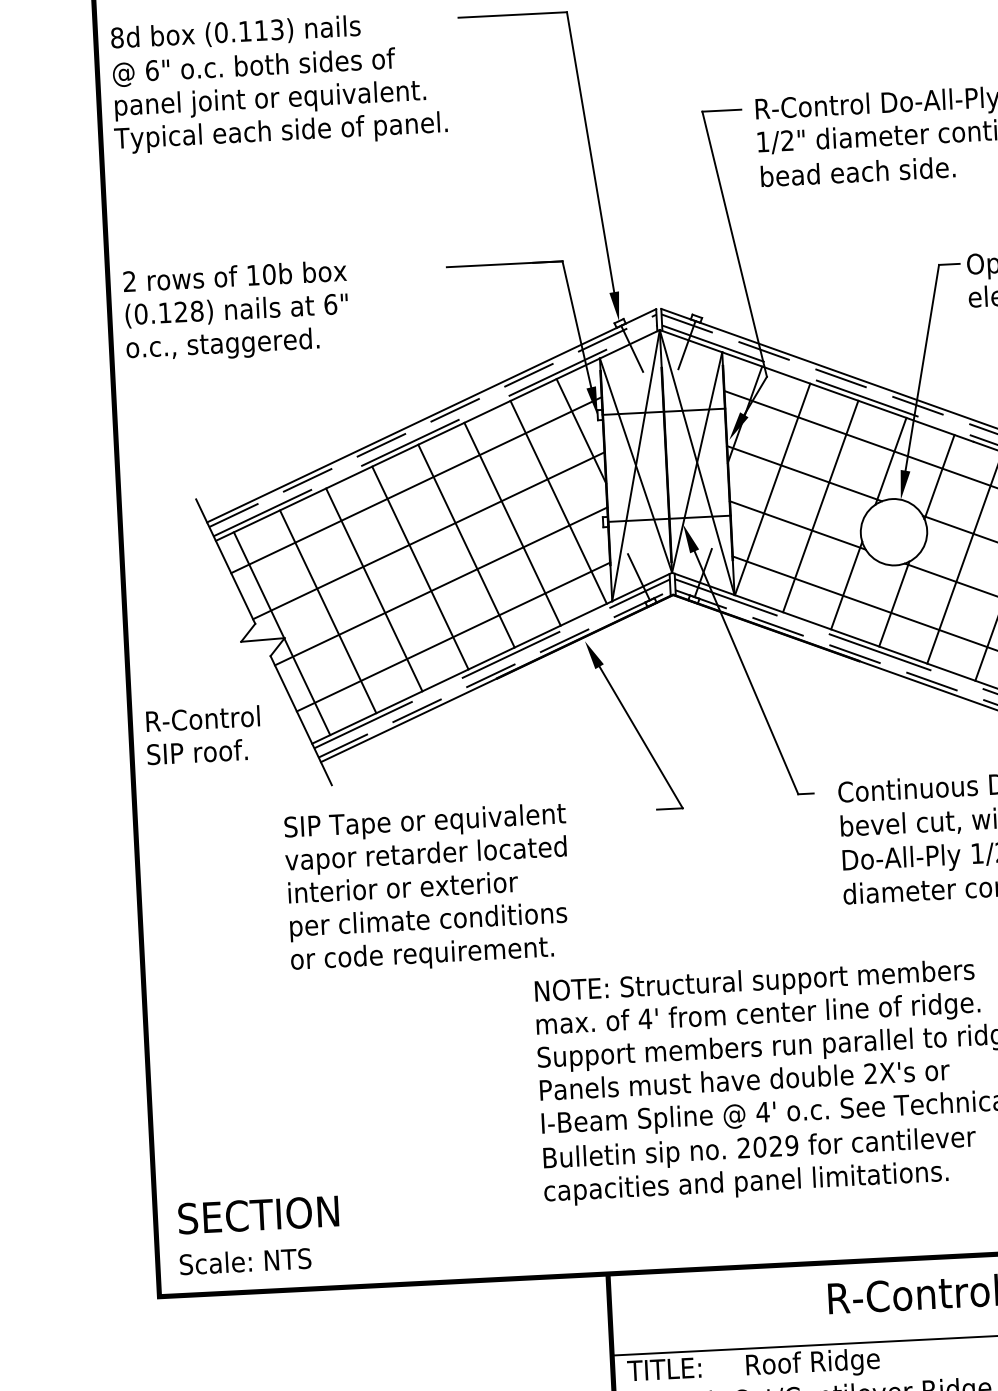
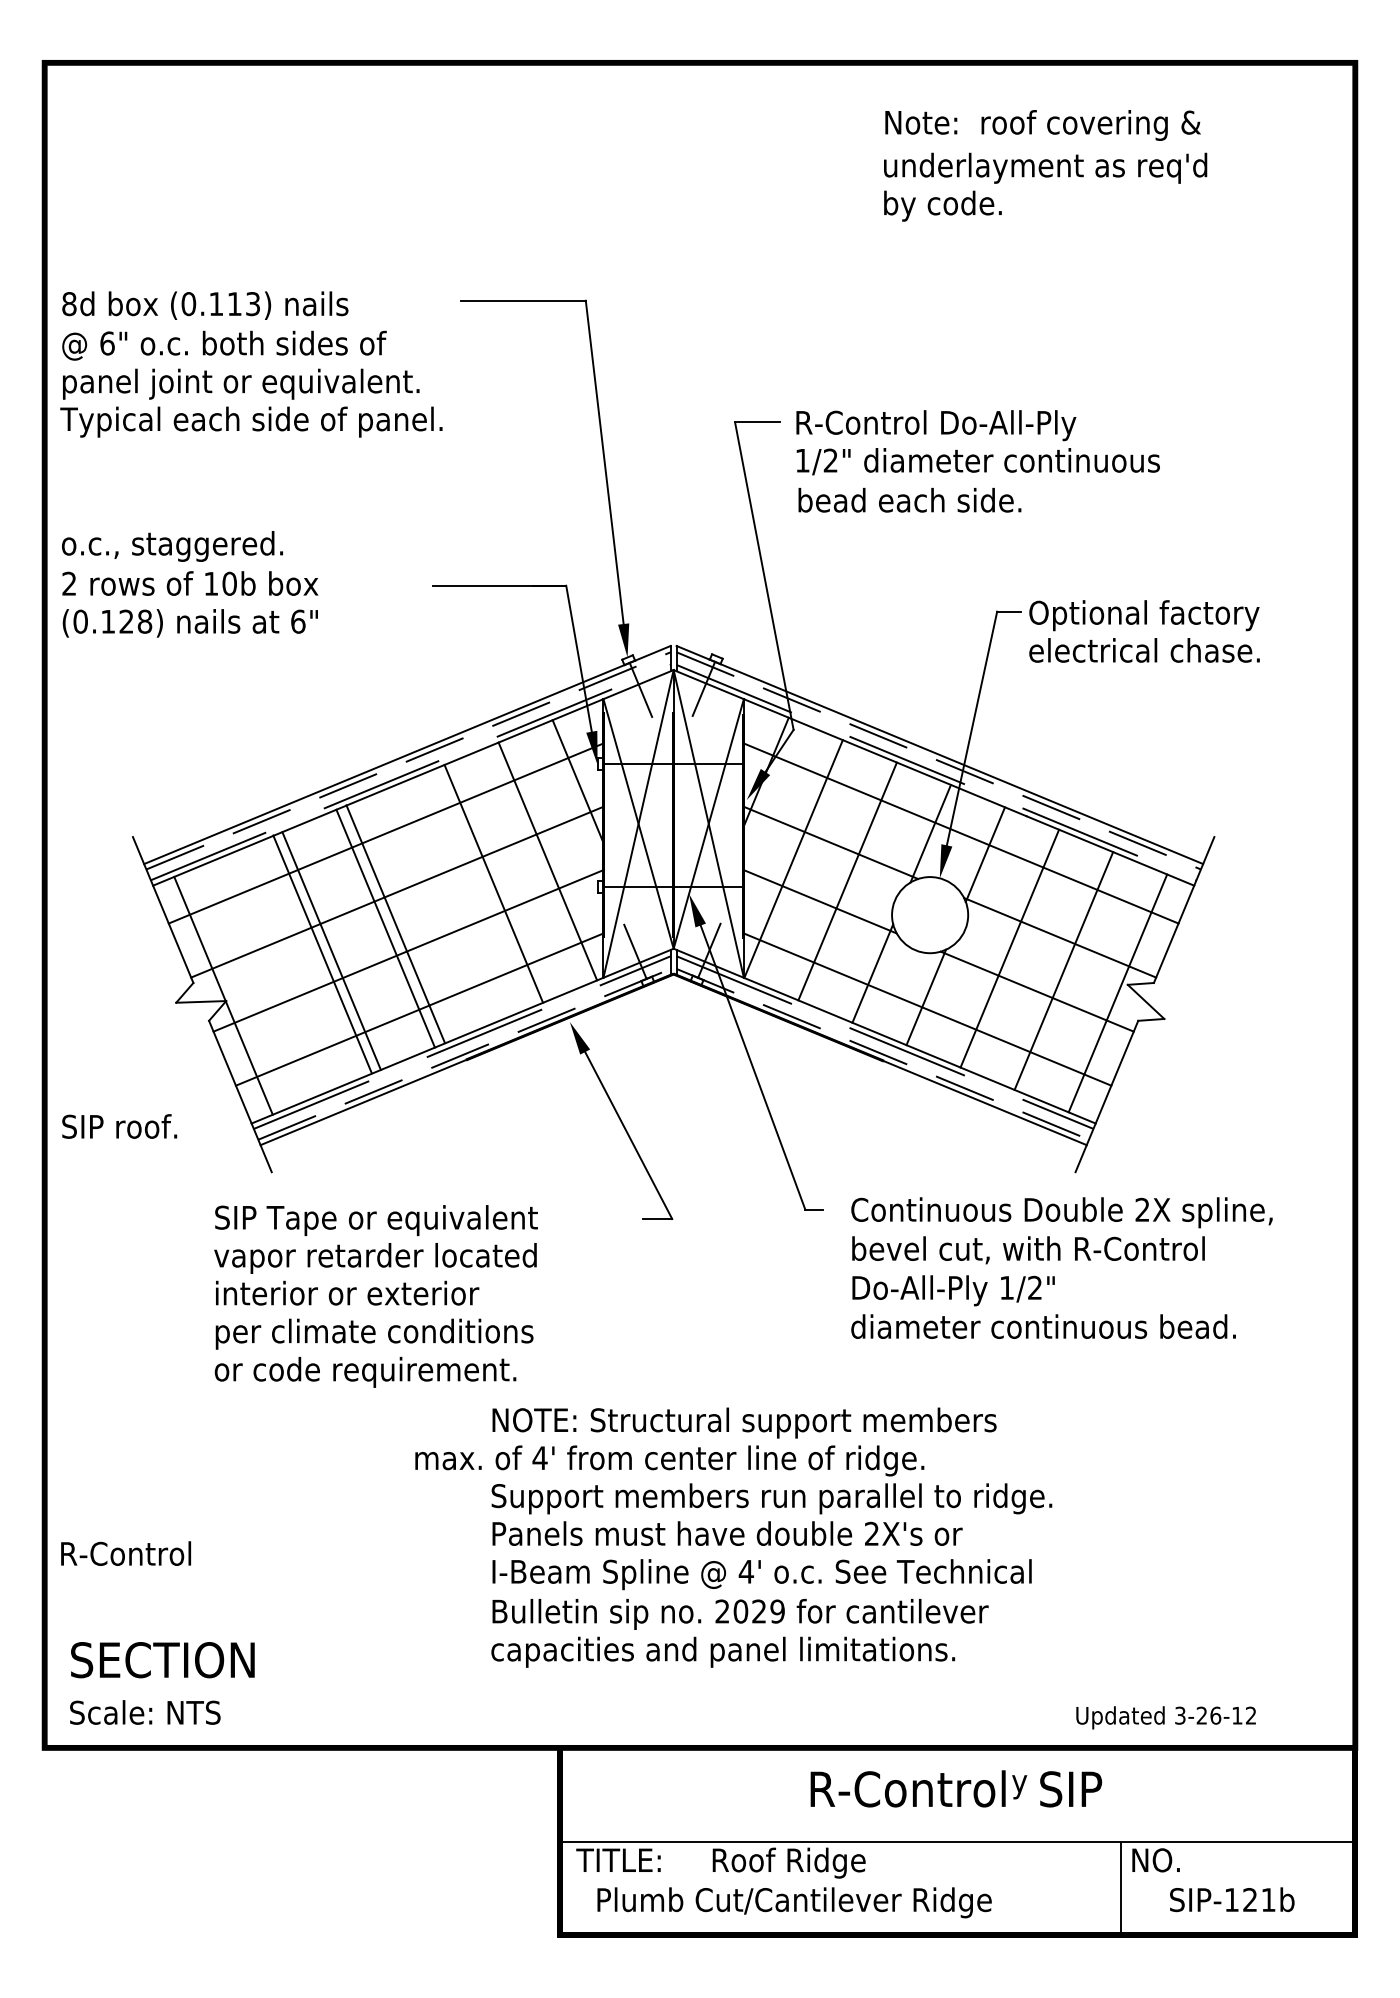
text: (222, 345) -> (172, 546), moved
line: (466, 546) -> (395, 924), moved
line: (328, 611) -> (322, 954), moved
text: (202, 718) -> (125, 1553), moved
text: (758, 1015) -> (669, 1460), moved

